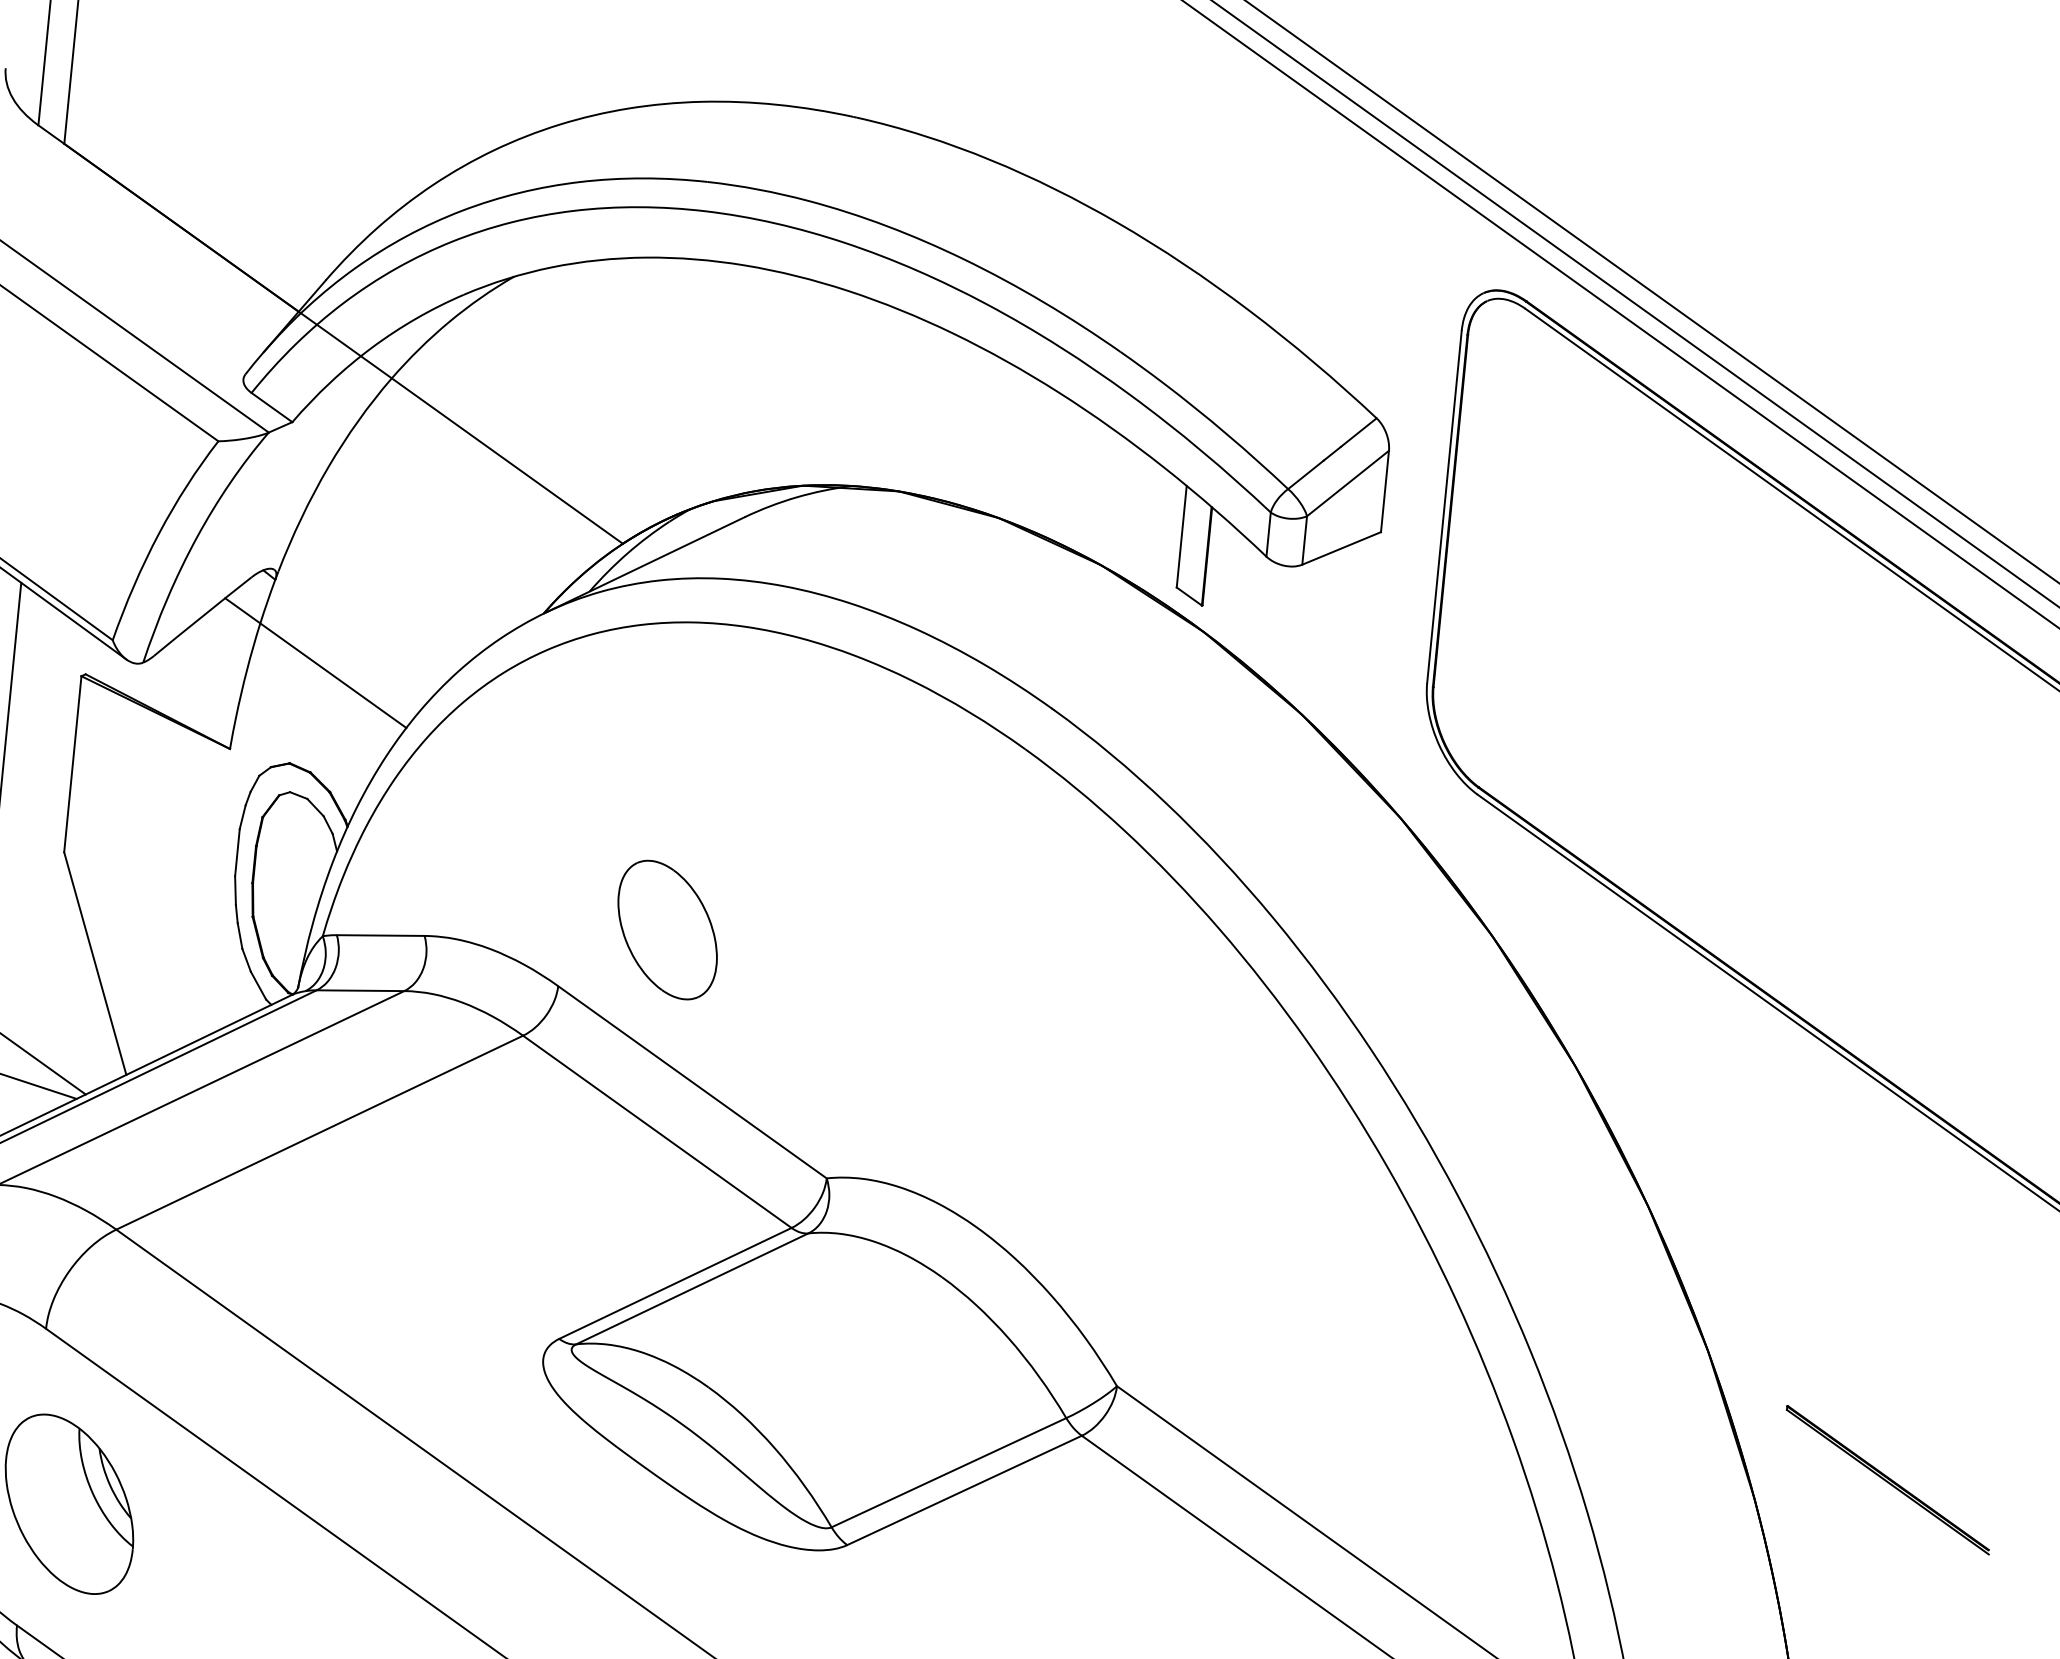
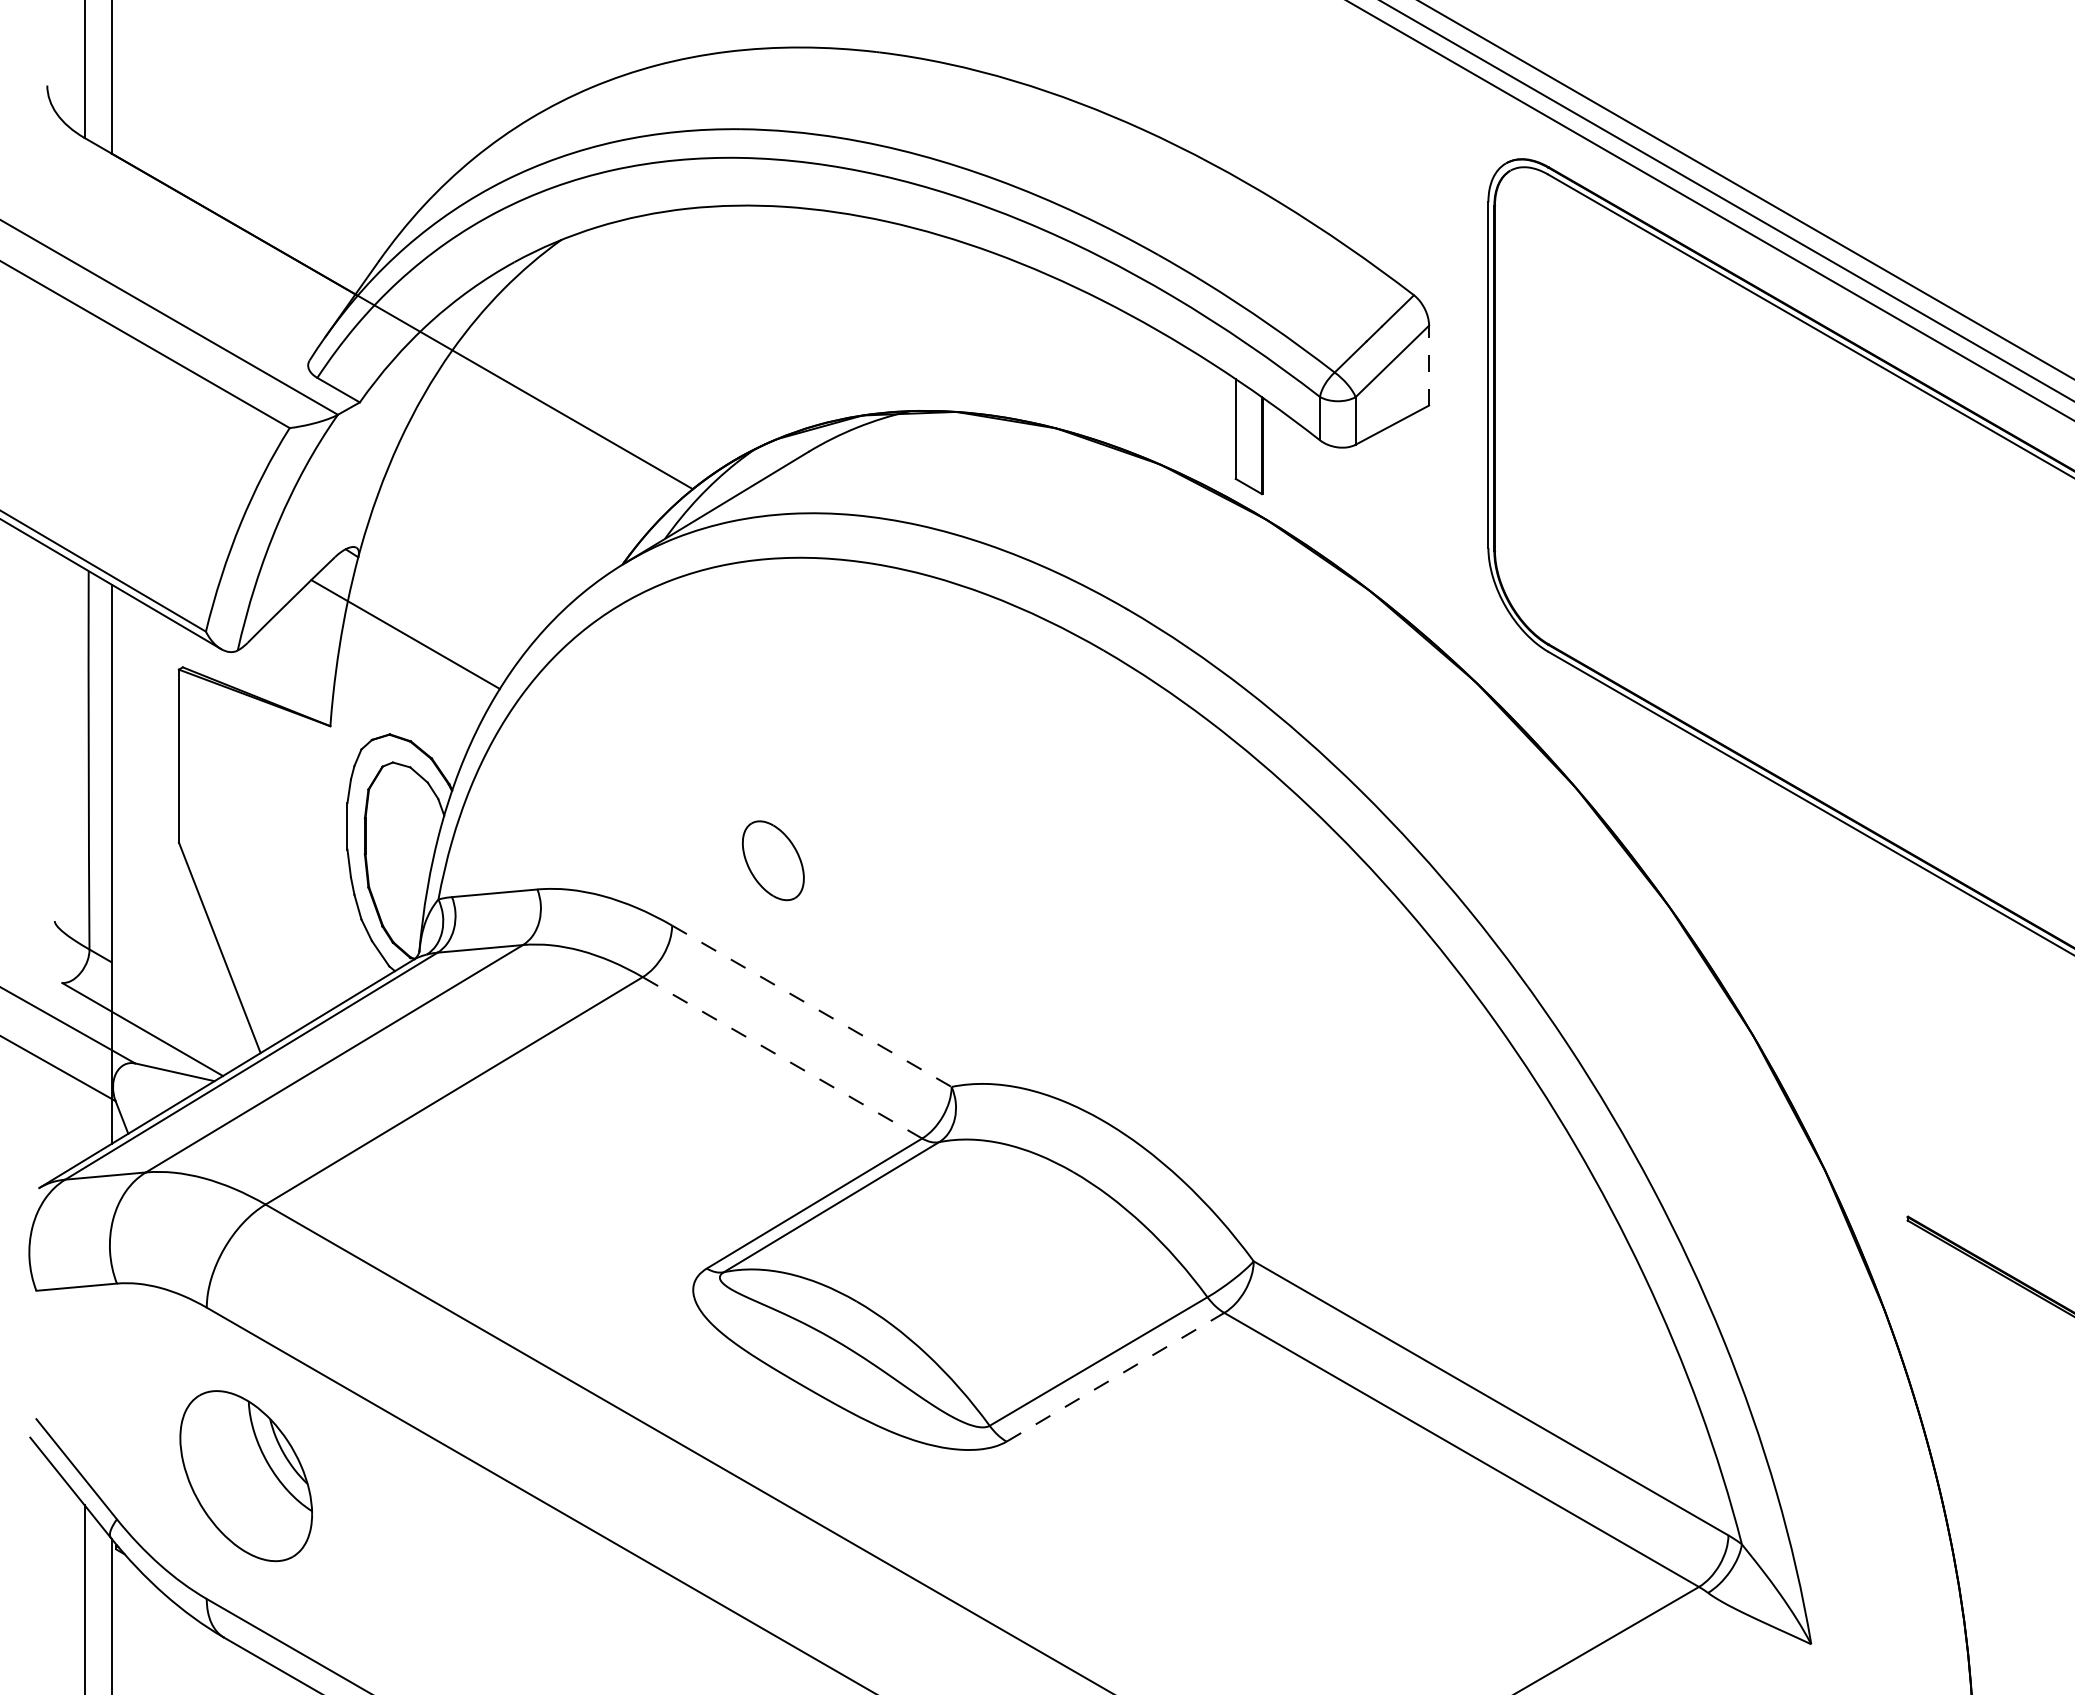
line: (1385, 491) -> (1429, 365), solid -> dashed
part: (667, 929) -> (773, 860), size x0.6
line: (693, 1082) -> (812, 1006), solid -> dashed
line: (657, 1131) -> (782, 1057), solid -> dashed
line: (964, 1490) -> (1115, 1377), solid -> dashed

